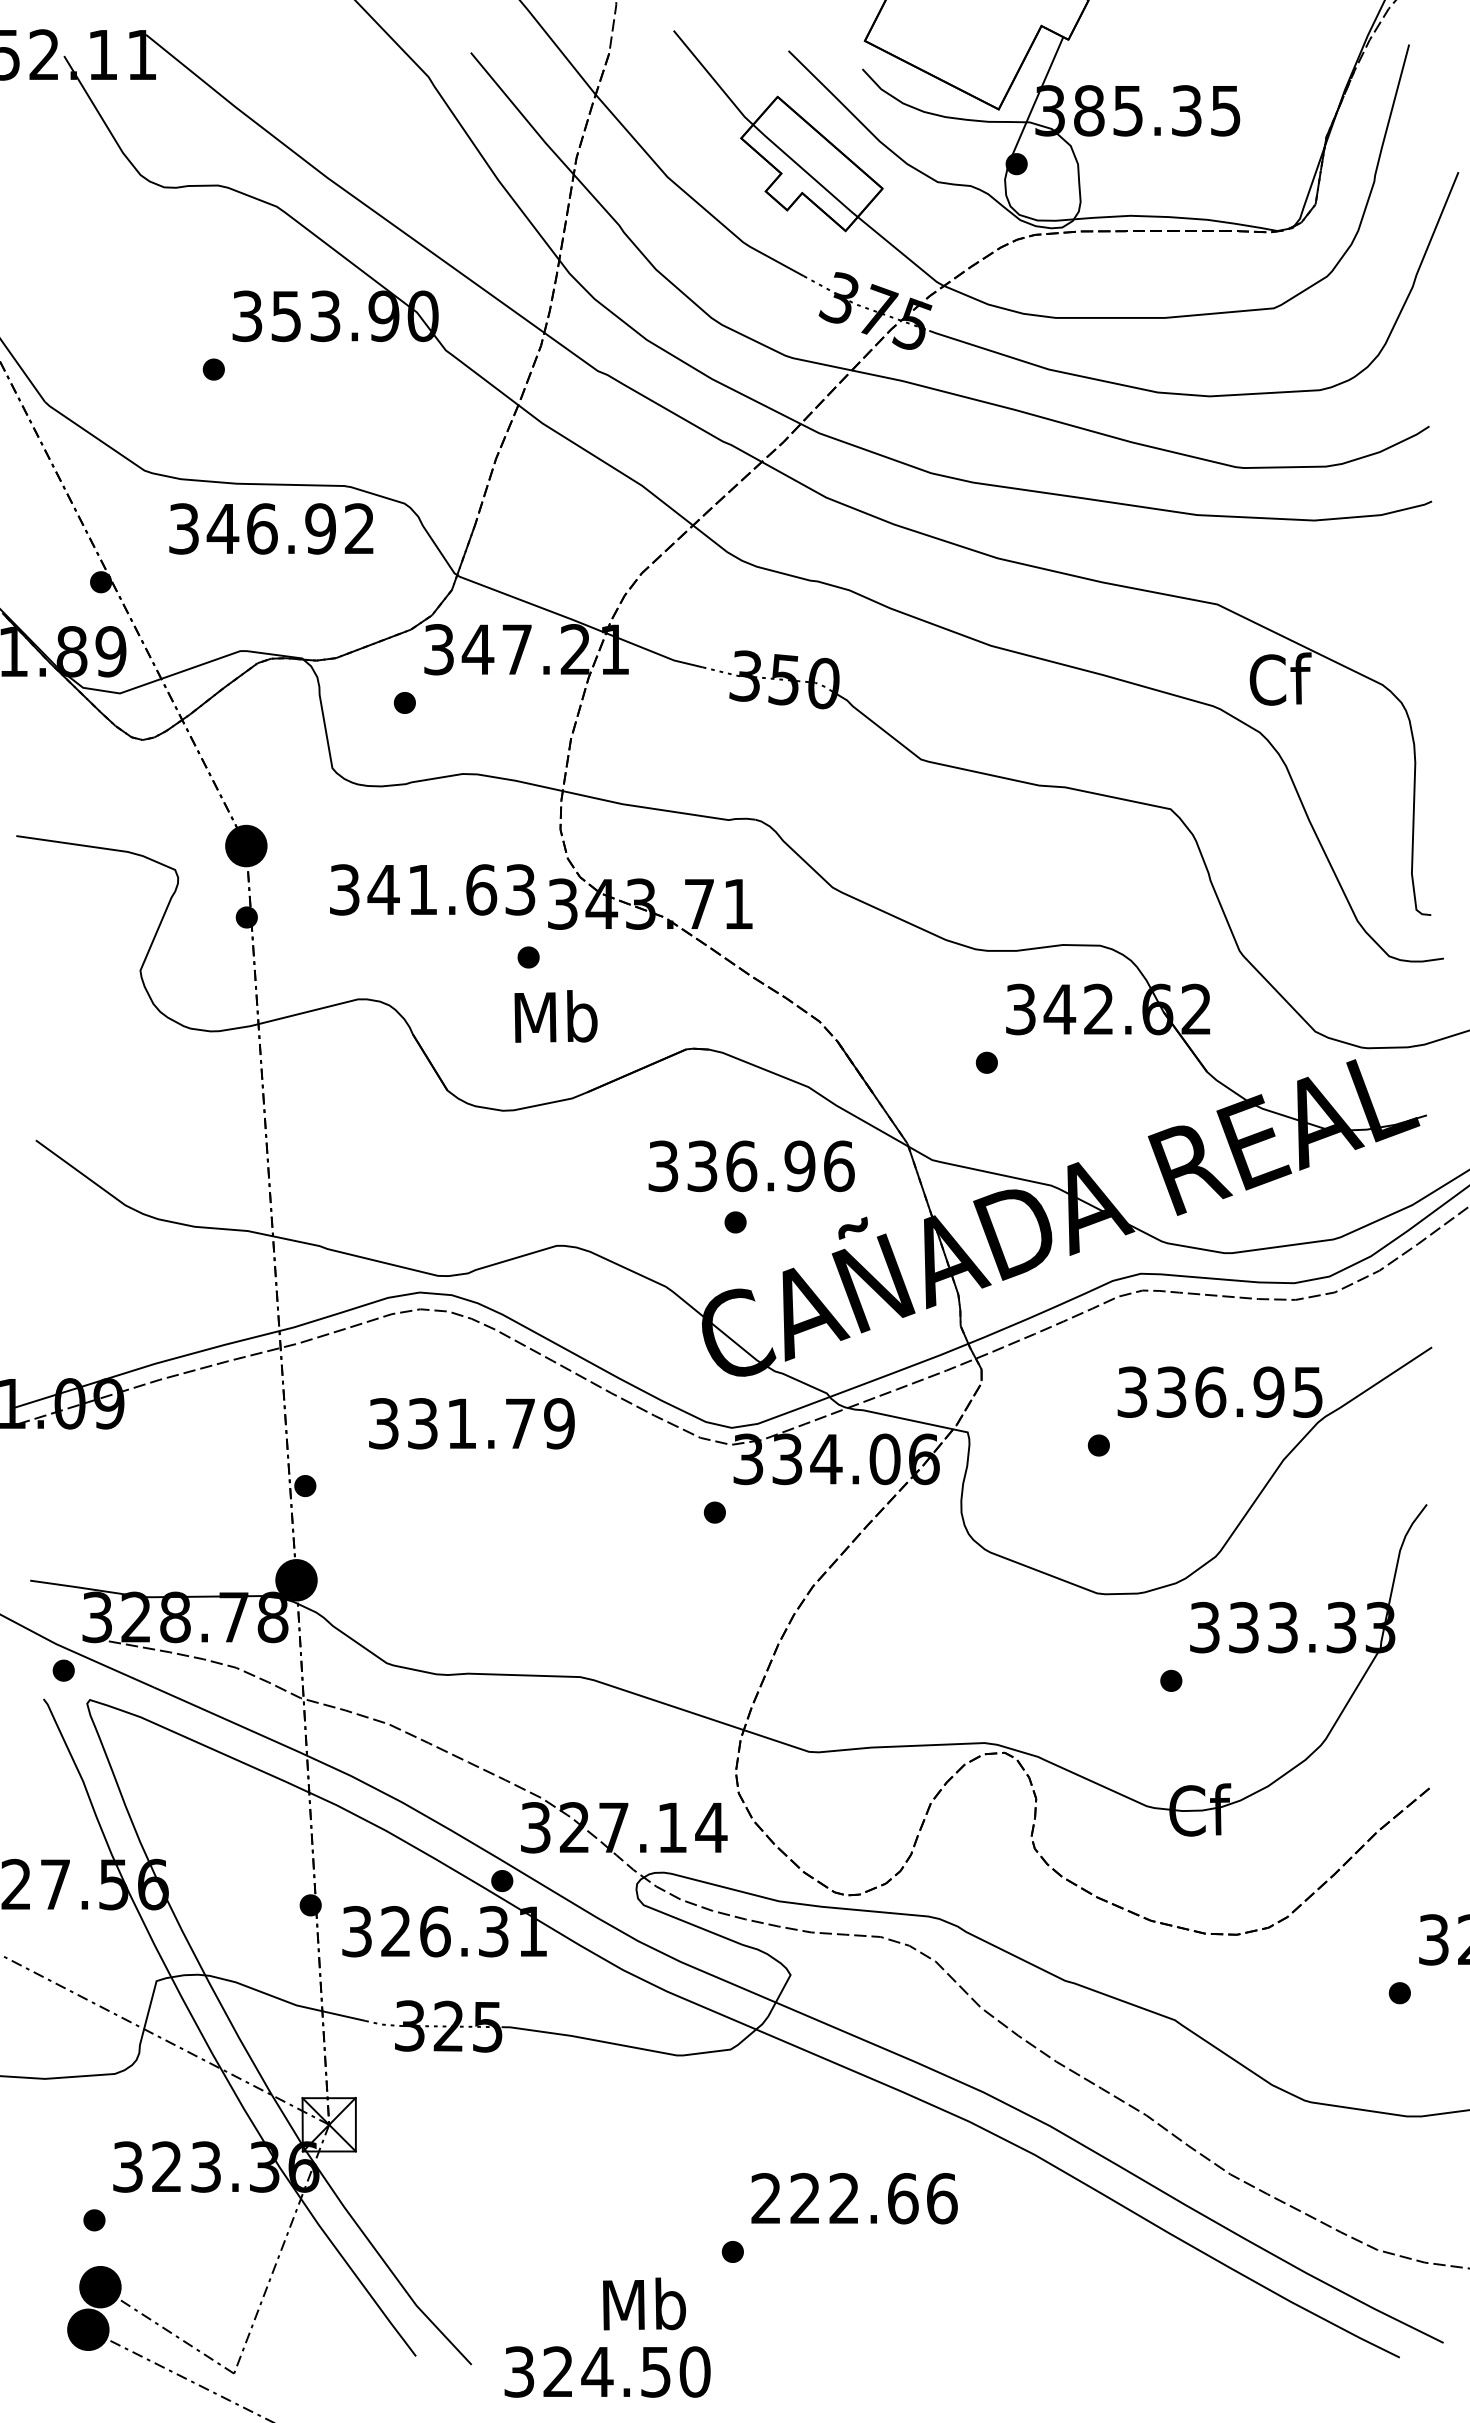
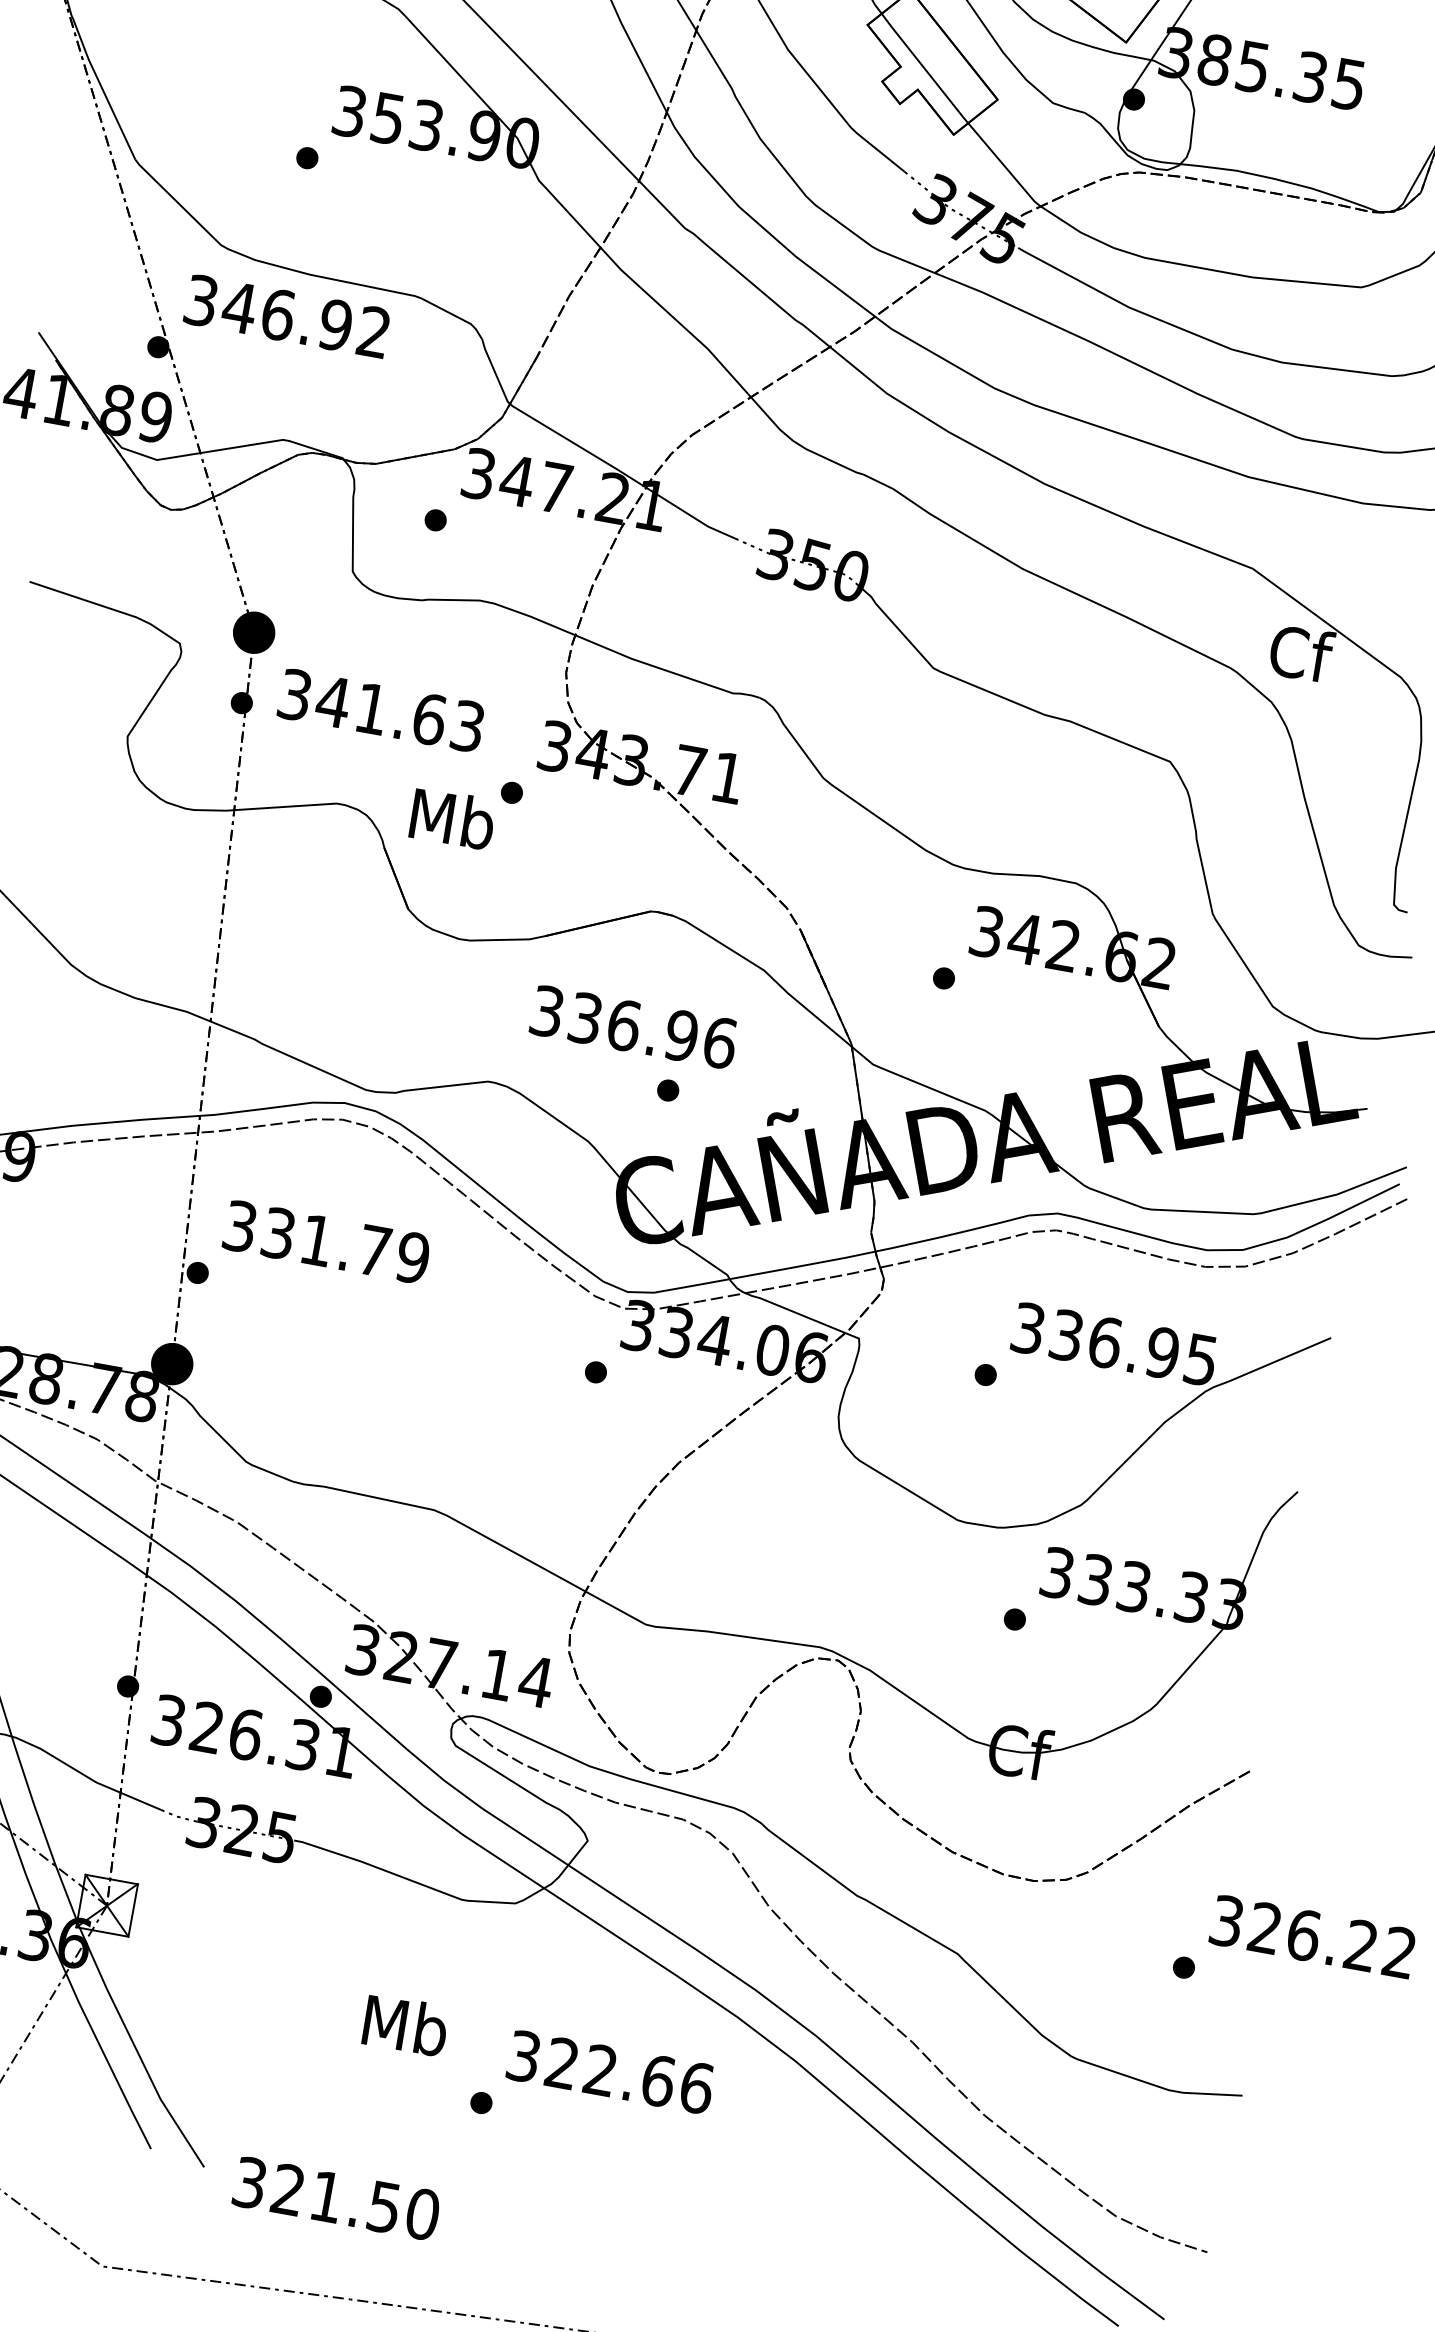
text: (271, 528) -> (287, 316), moved
text: (432, 889) -> (381, 710), moved
text: (555, 1016) -> (452, 818), moved
text: (751, 1166) -> (633, 1027), moved
text: (471, 1423) -> (326, 1241), moved
text: (766, 2198) -> (524, 2056), 222.66 -> 322.66
text: (644, 2303) -> (405, 2024), moved
text: (597, 2371) -> (326, 2196), 324.50 -> 321.50

